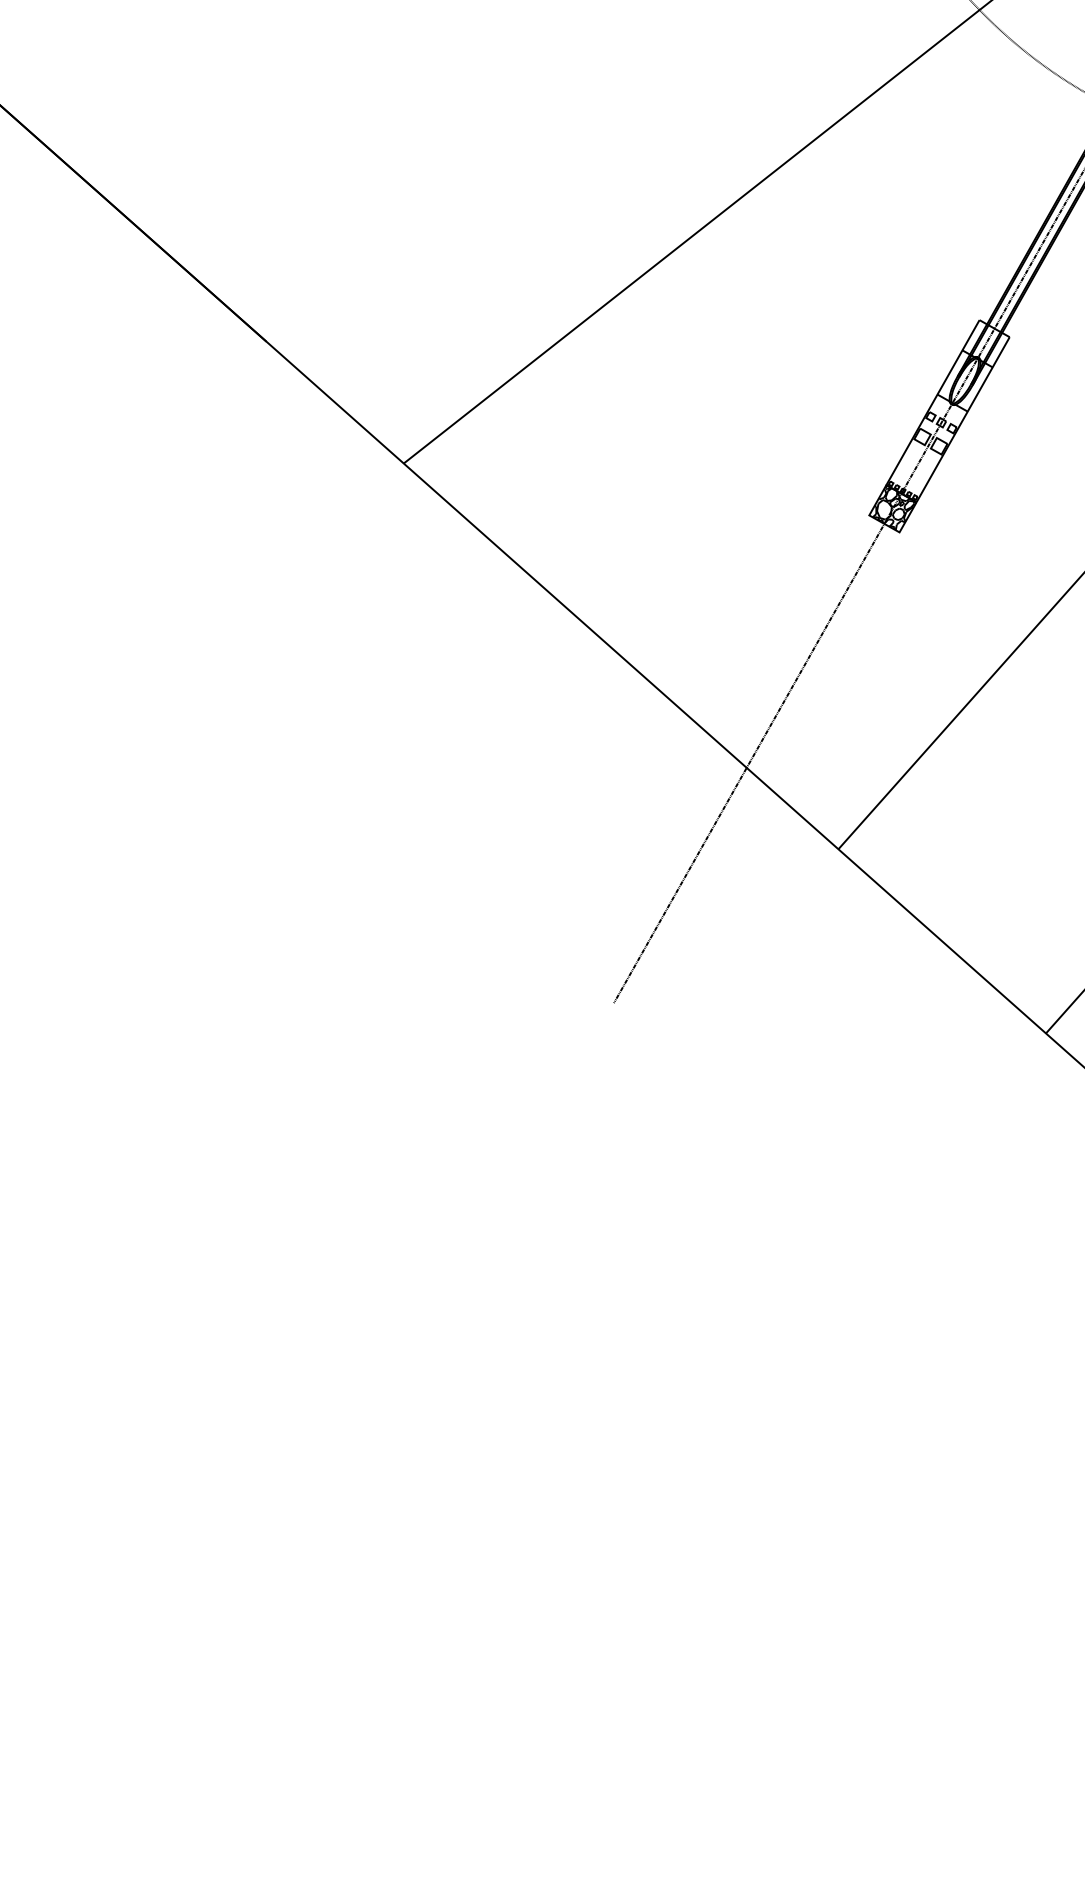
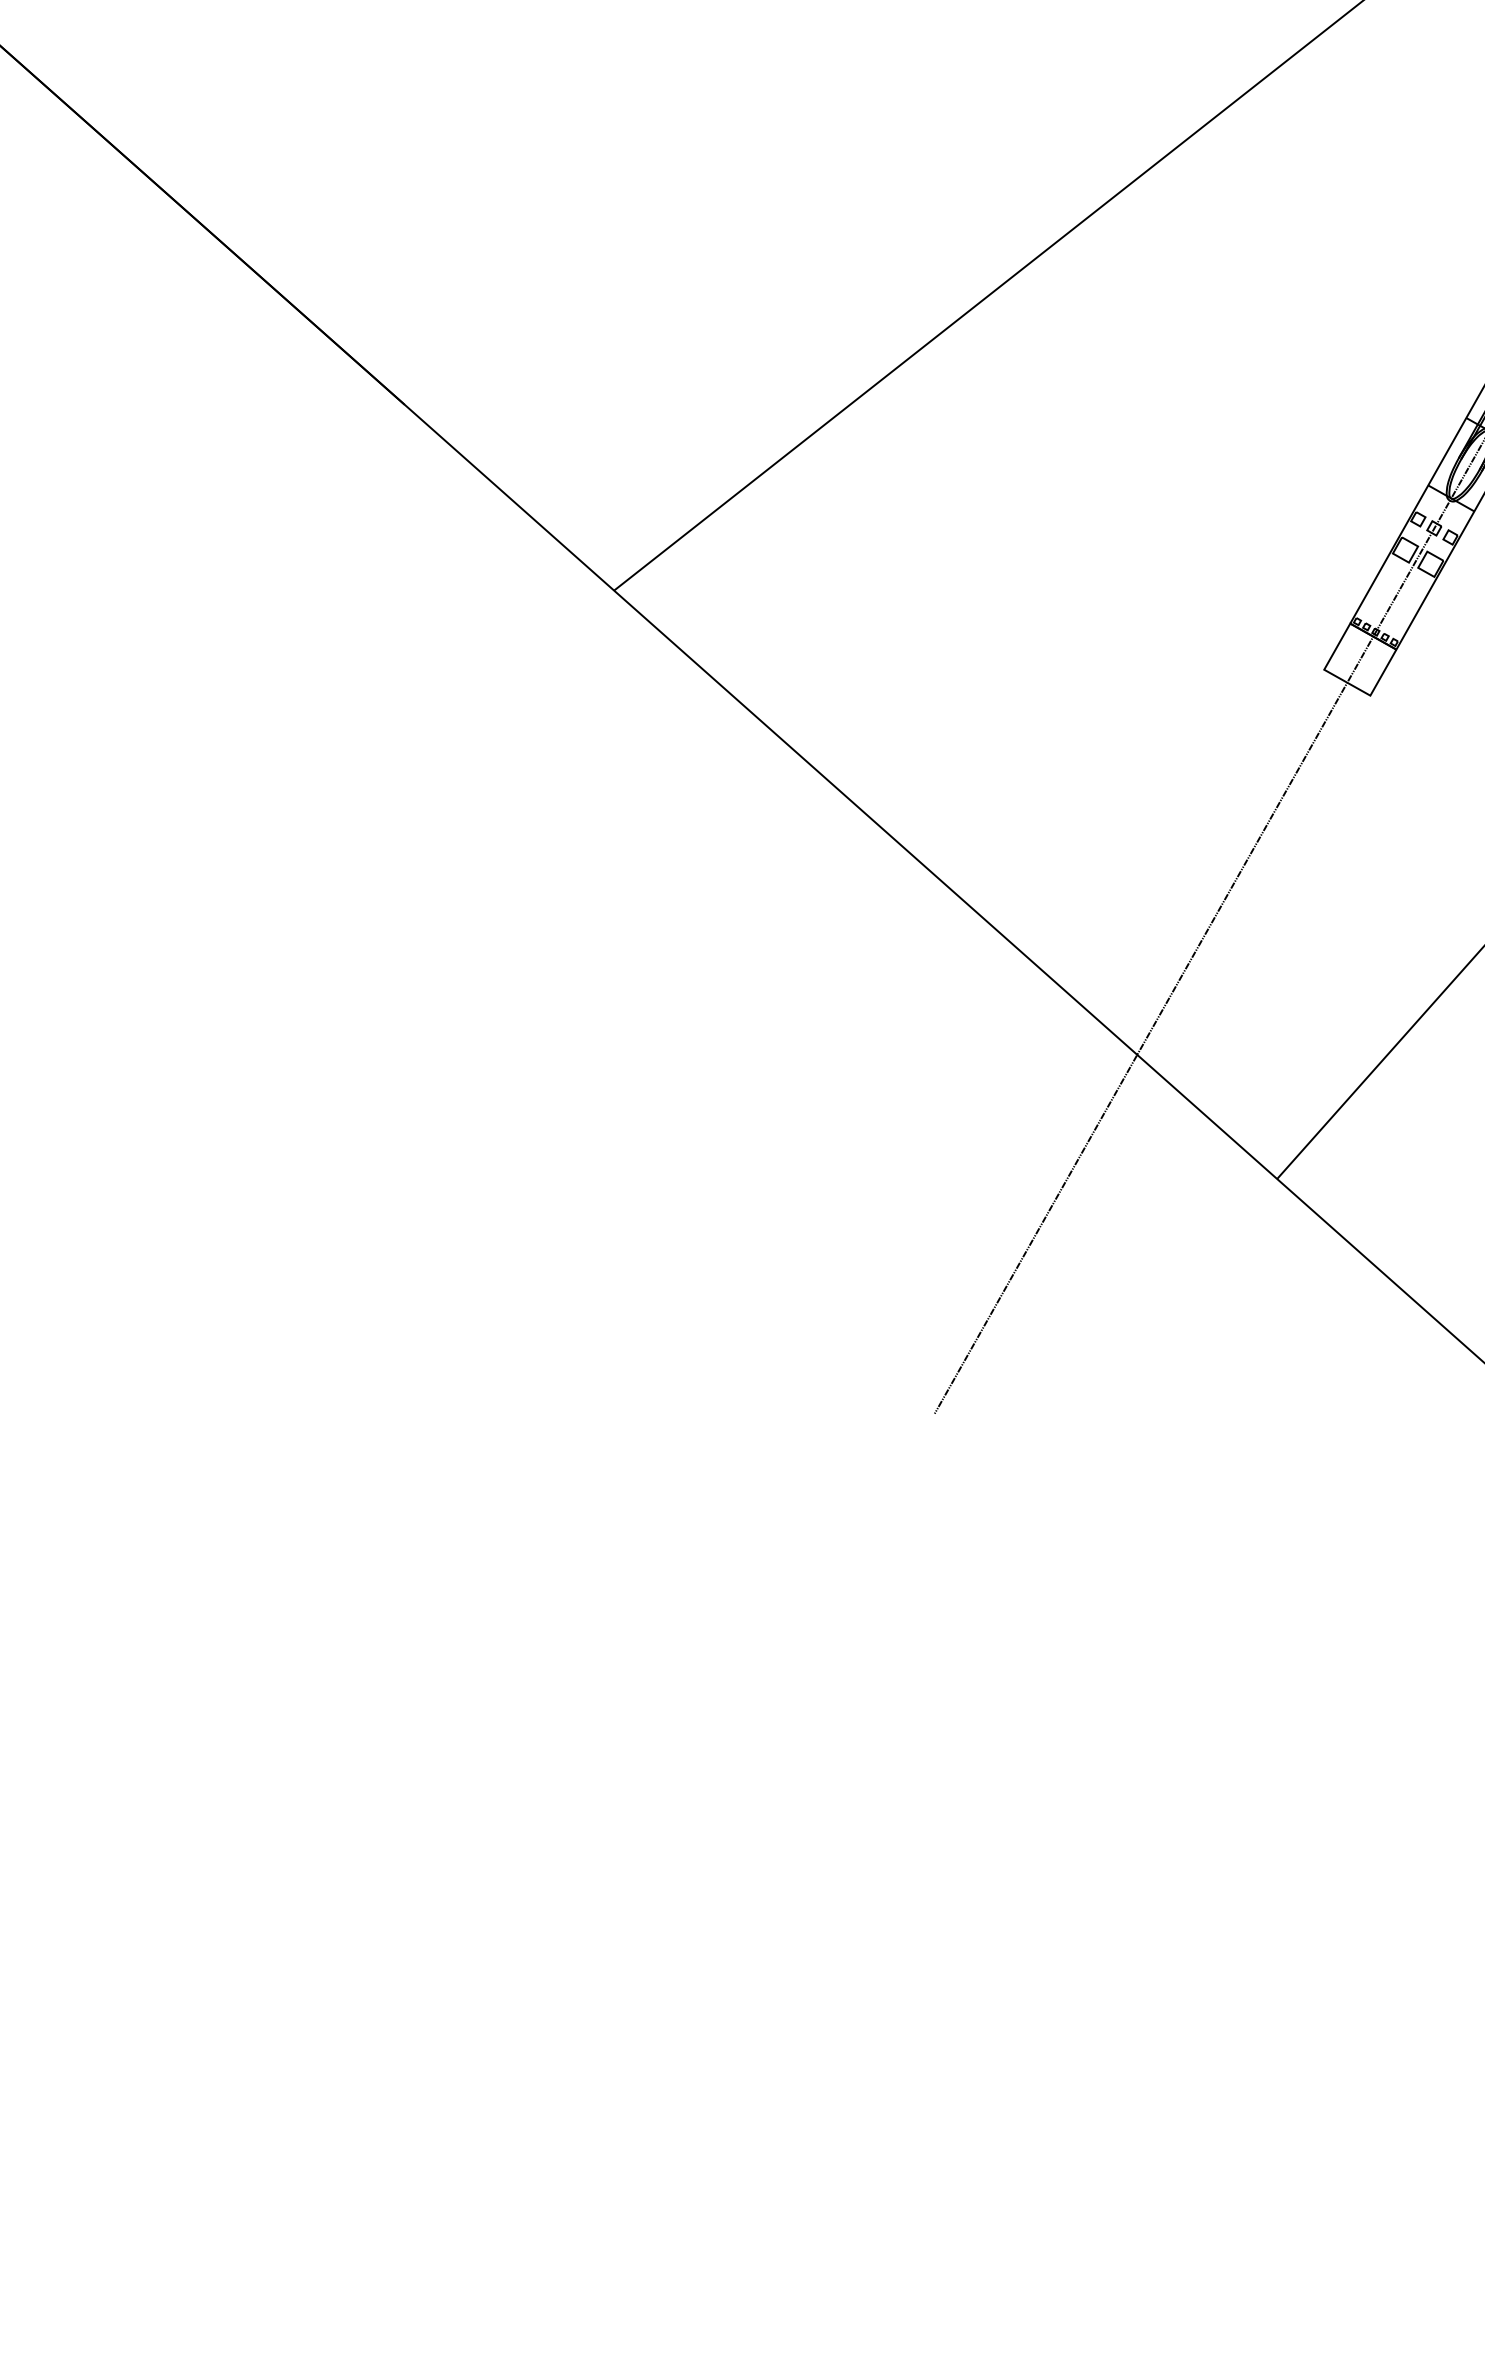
hatch: (893, 507) -> (1361, 657), removed

